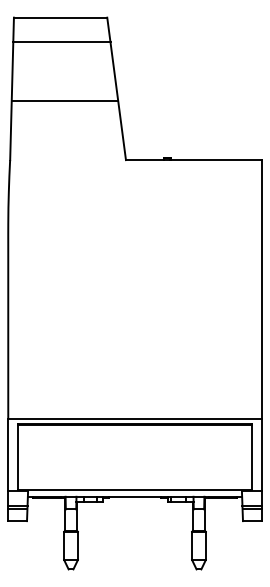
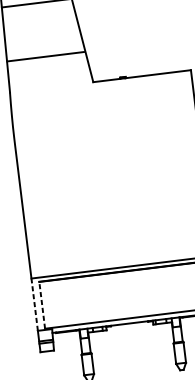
line: (64, 101) -> (45, 56), moved
line: (8, 454) -> (34, 304), solid -> dashed
line: (18, 457) -> (42, 305), solid -> dashed

